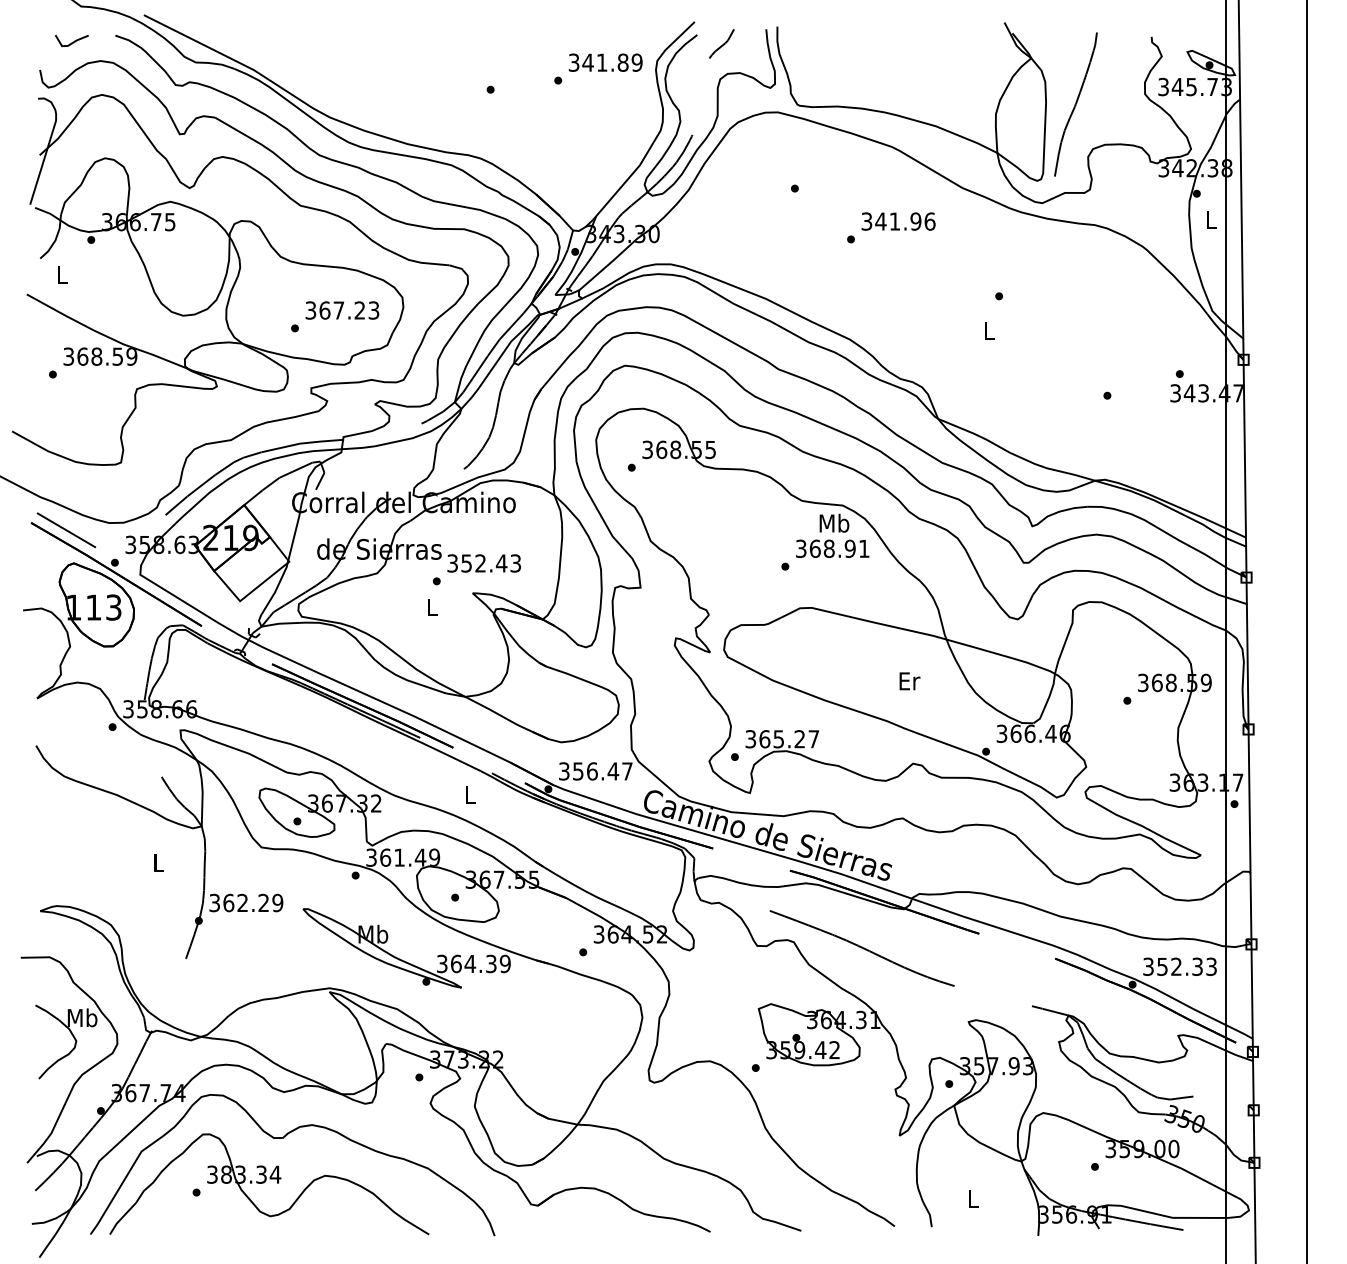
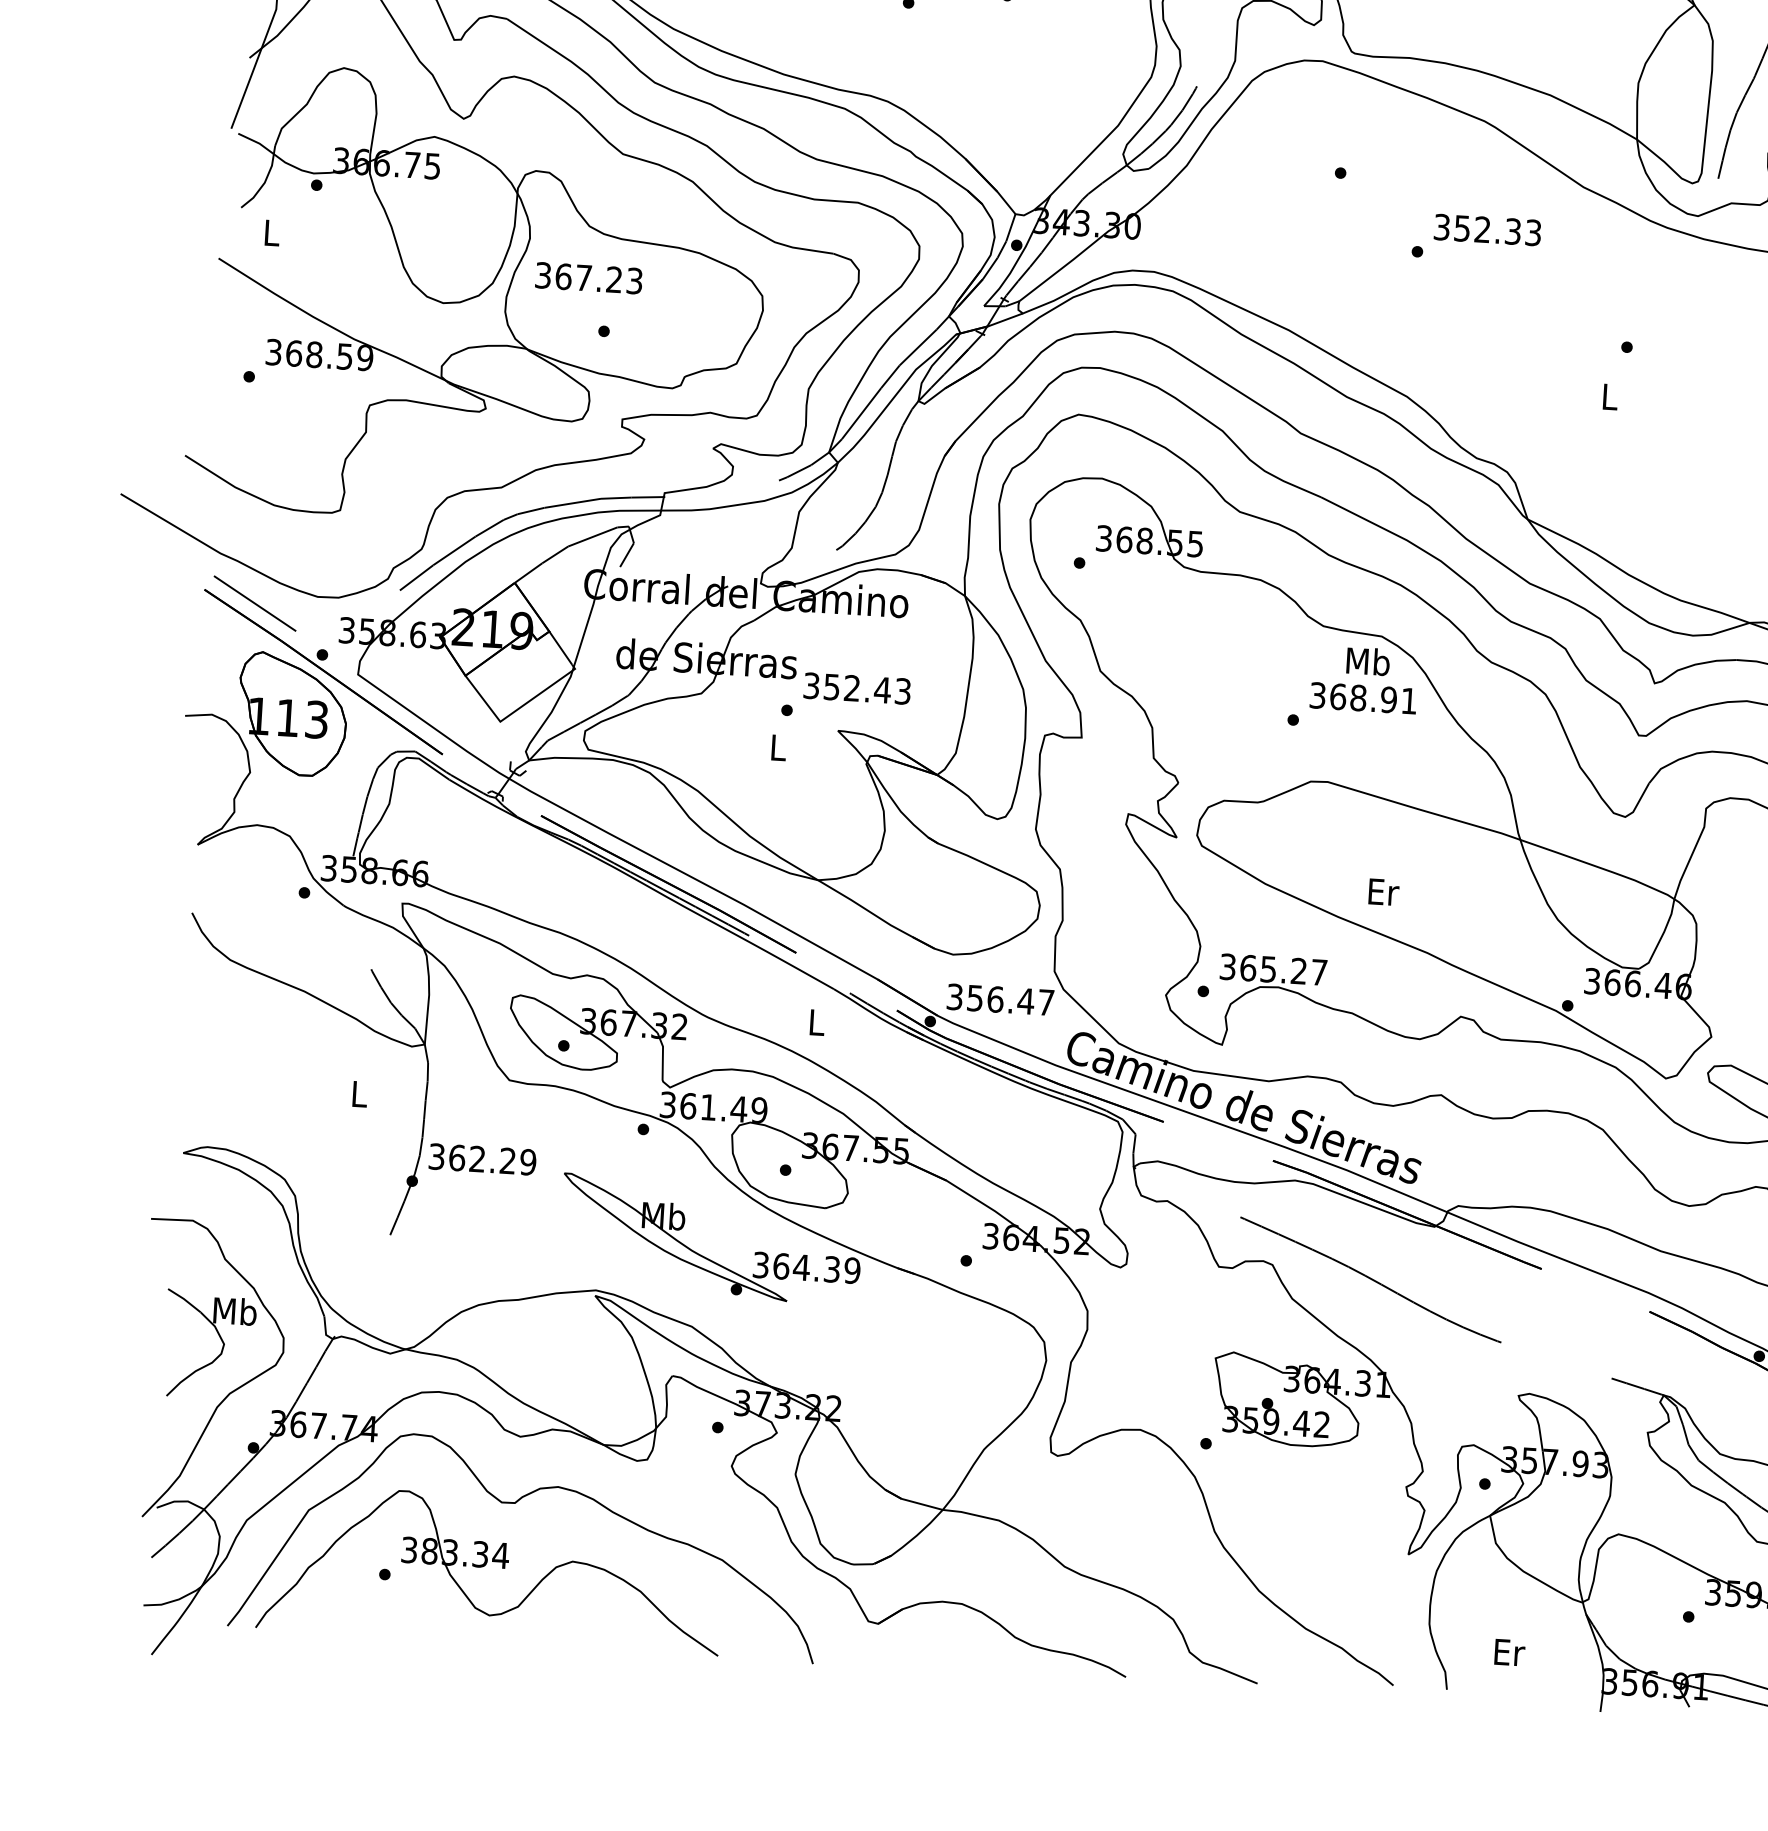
text: (905, 221) -> (1497, 230), 341.96 -> 352.33
text: (342, 310) -> (589, 278), moved
text: (909, 681) -> (1383, 892), moved
text: (973, 1198) -> (1509, 1651), L -> Er

